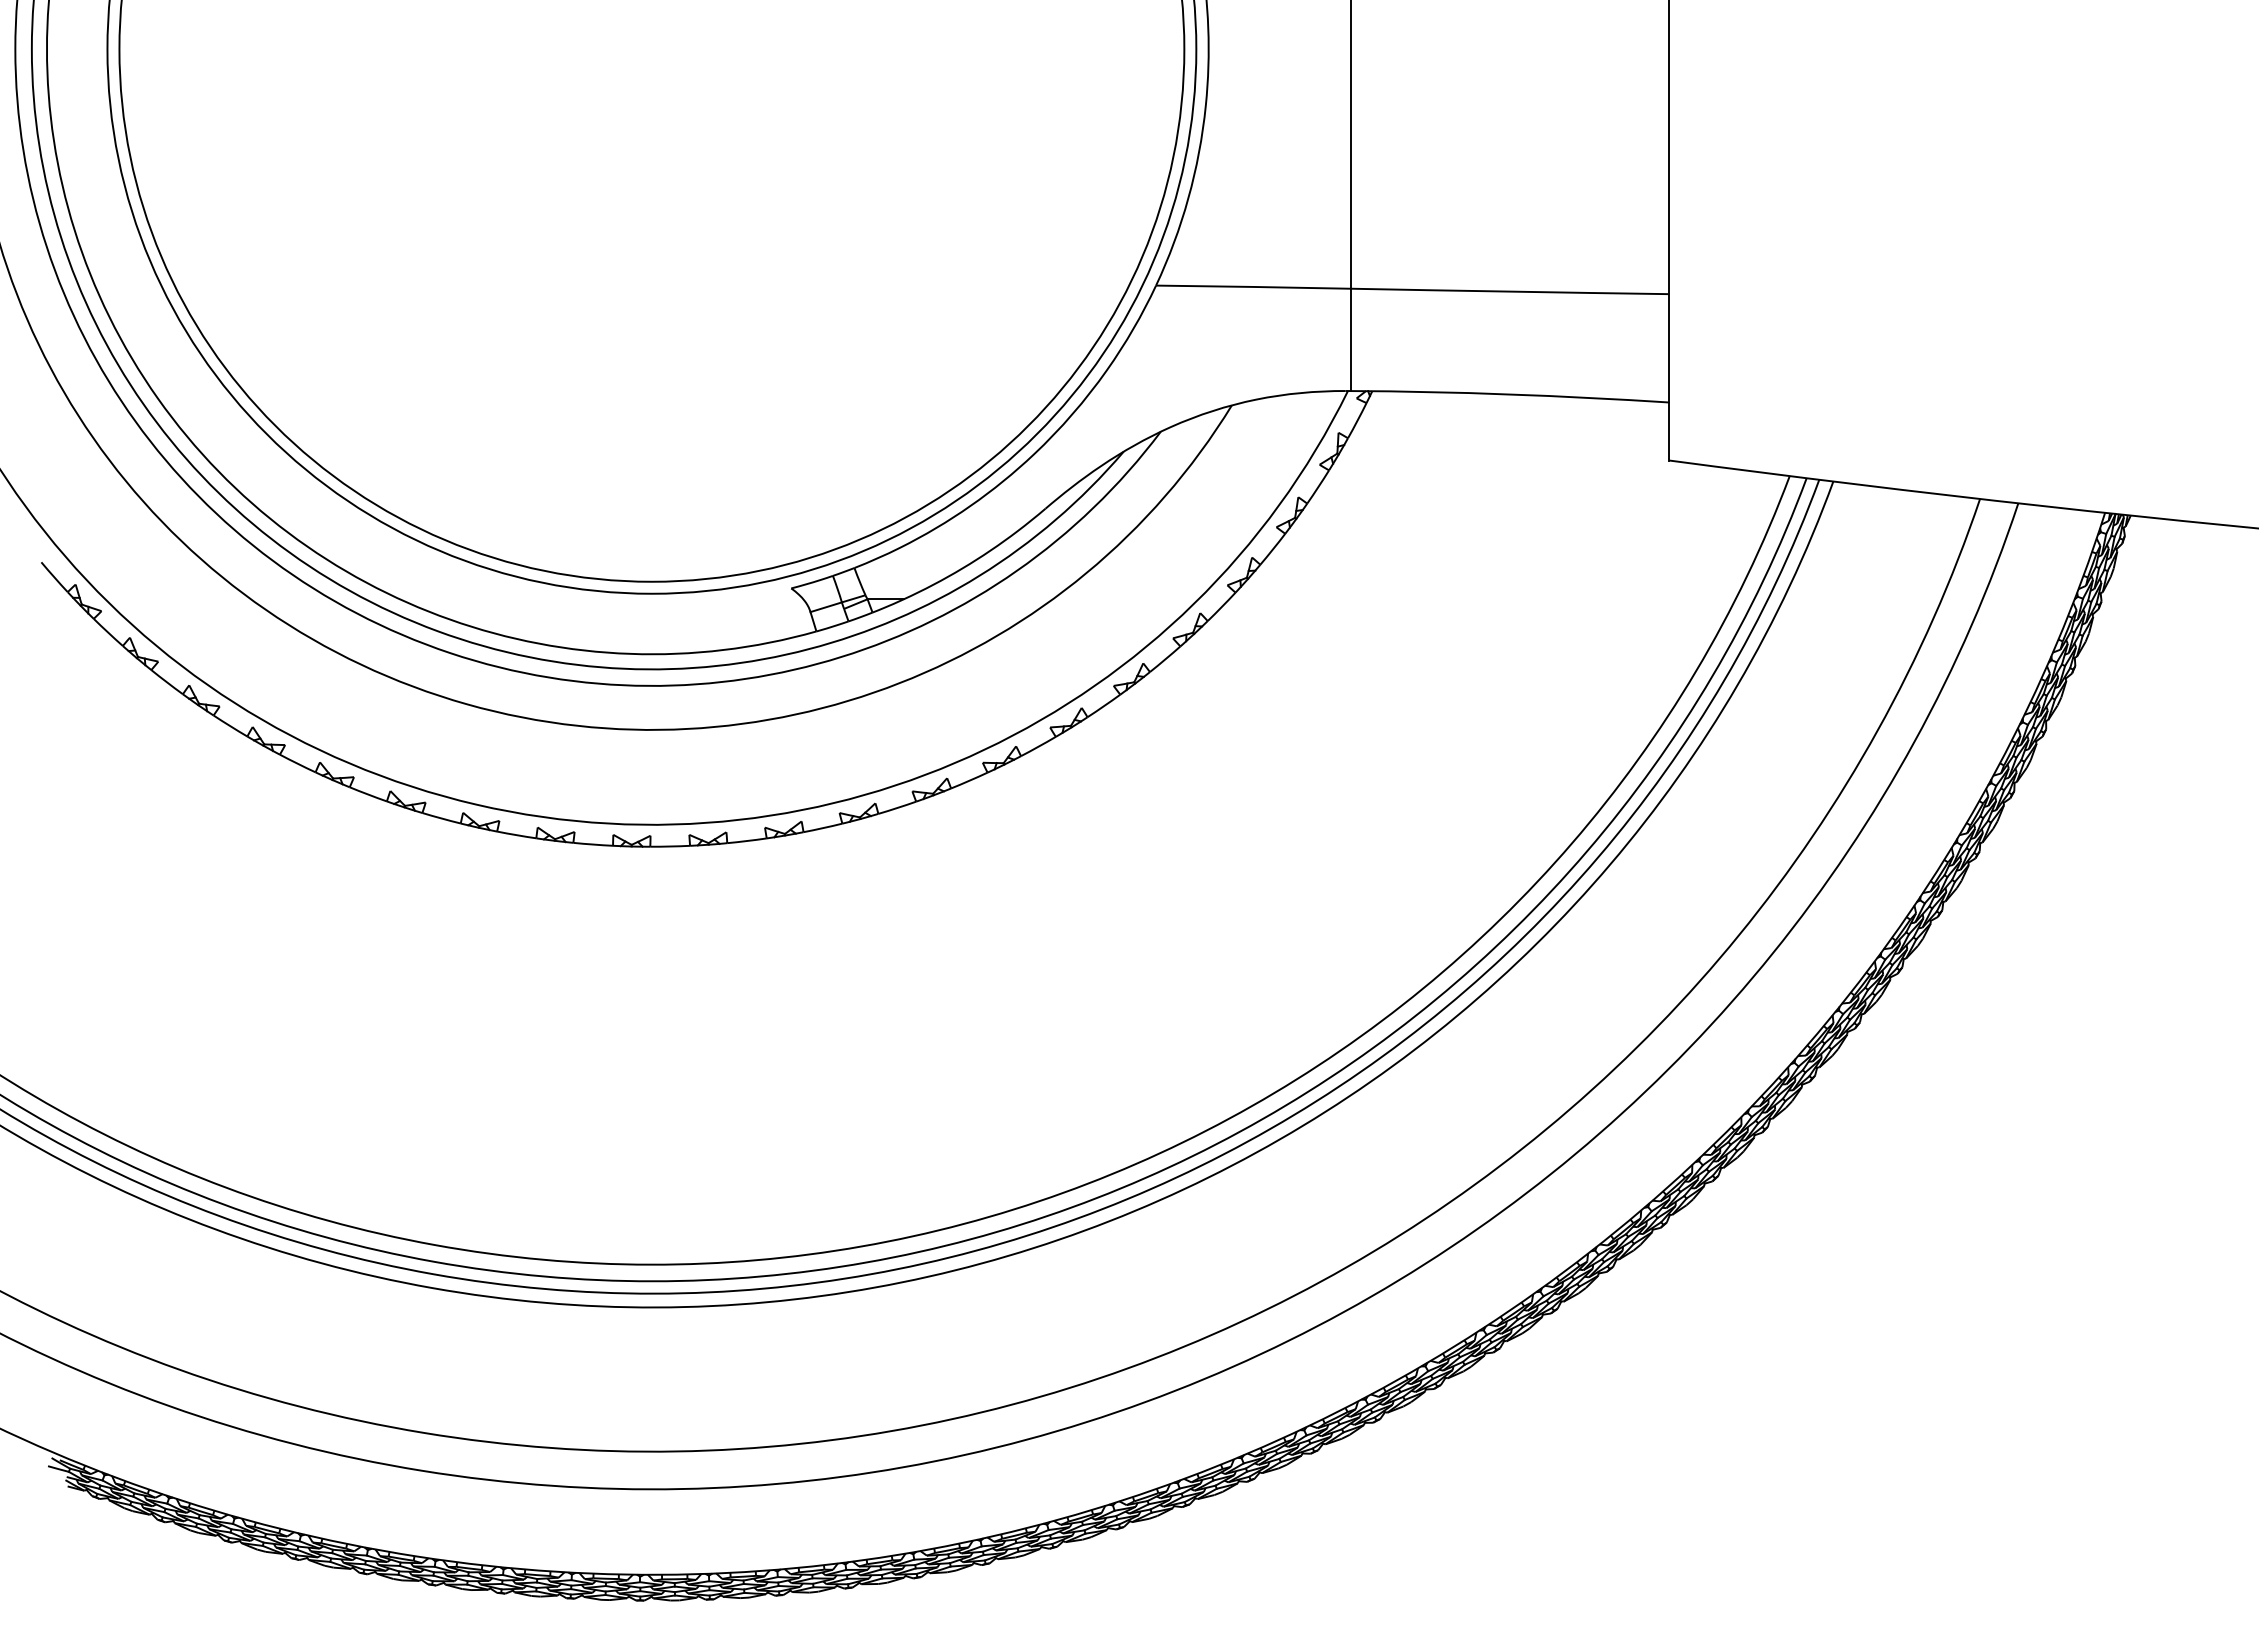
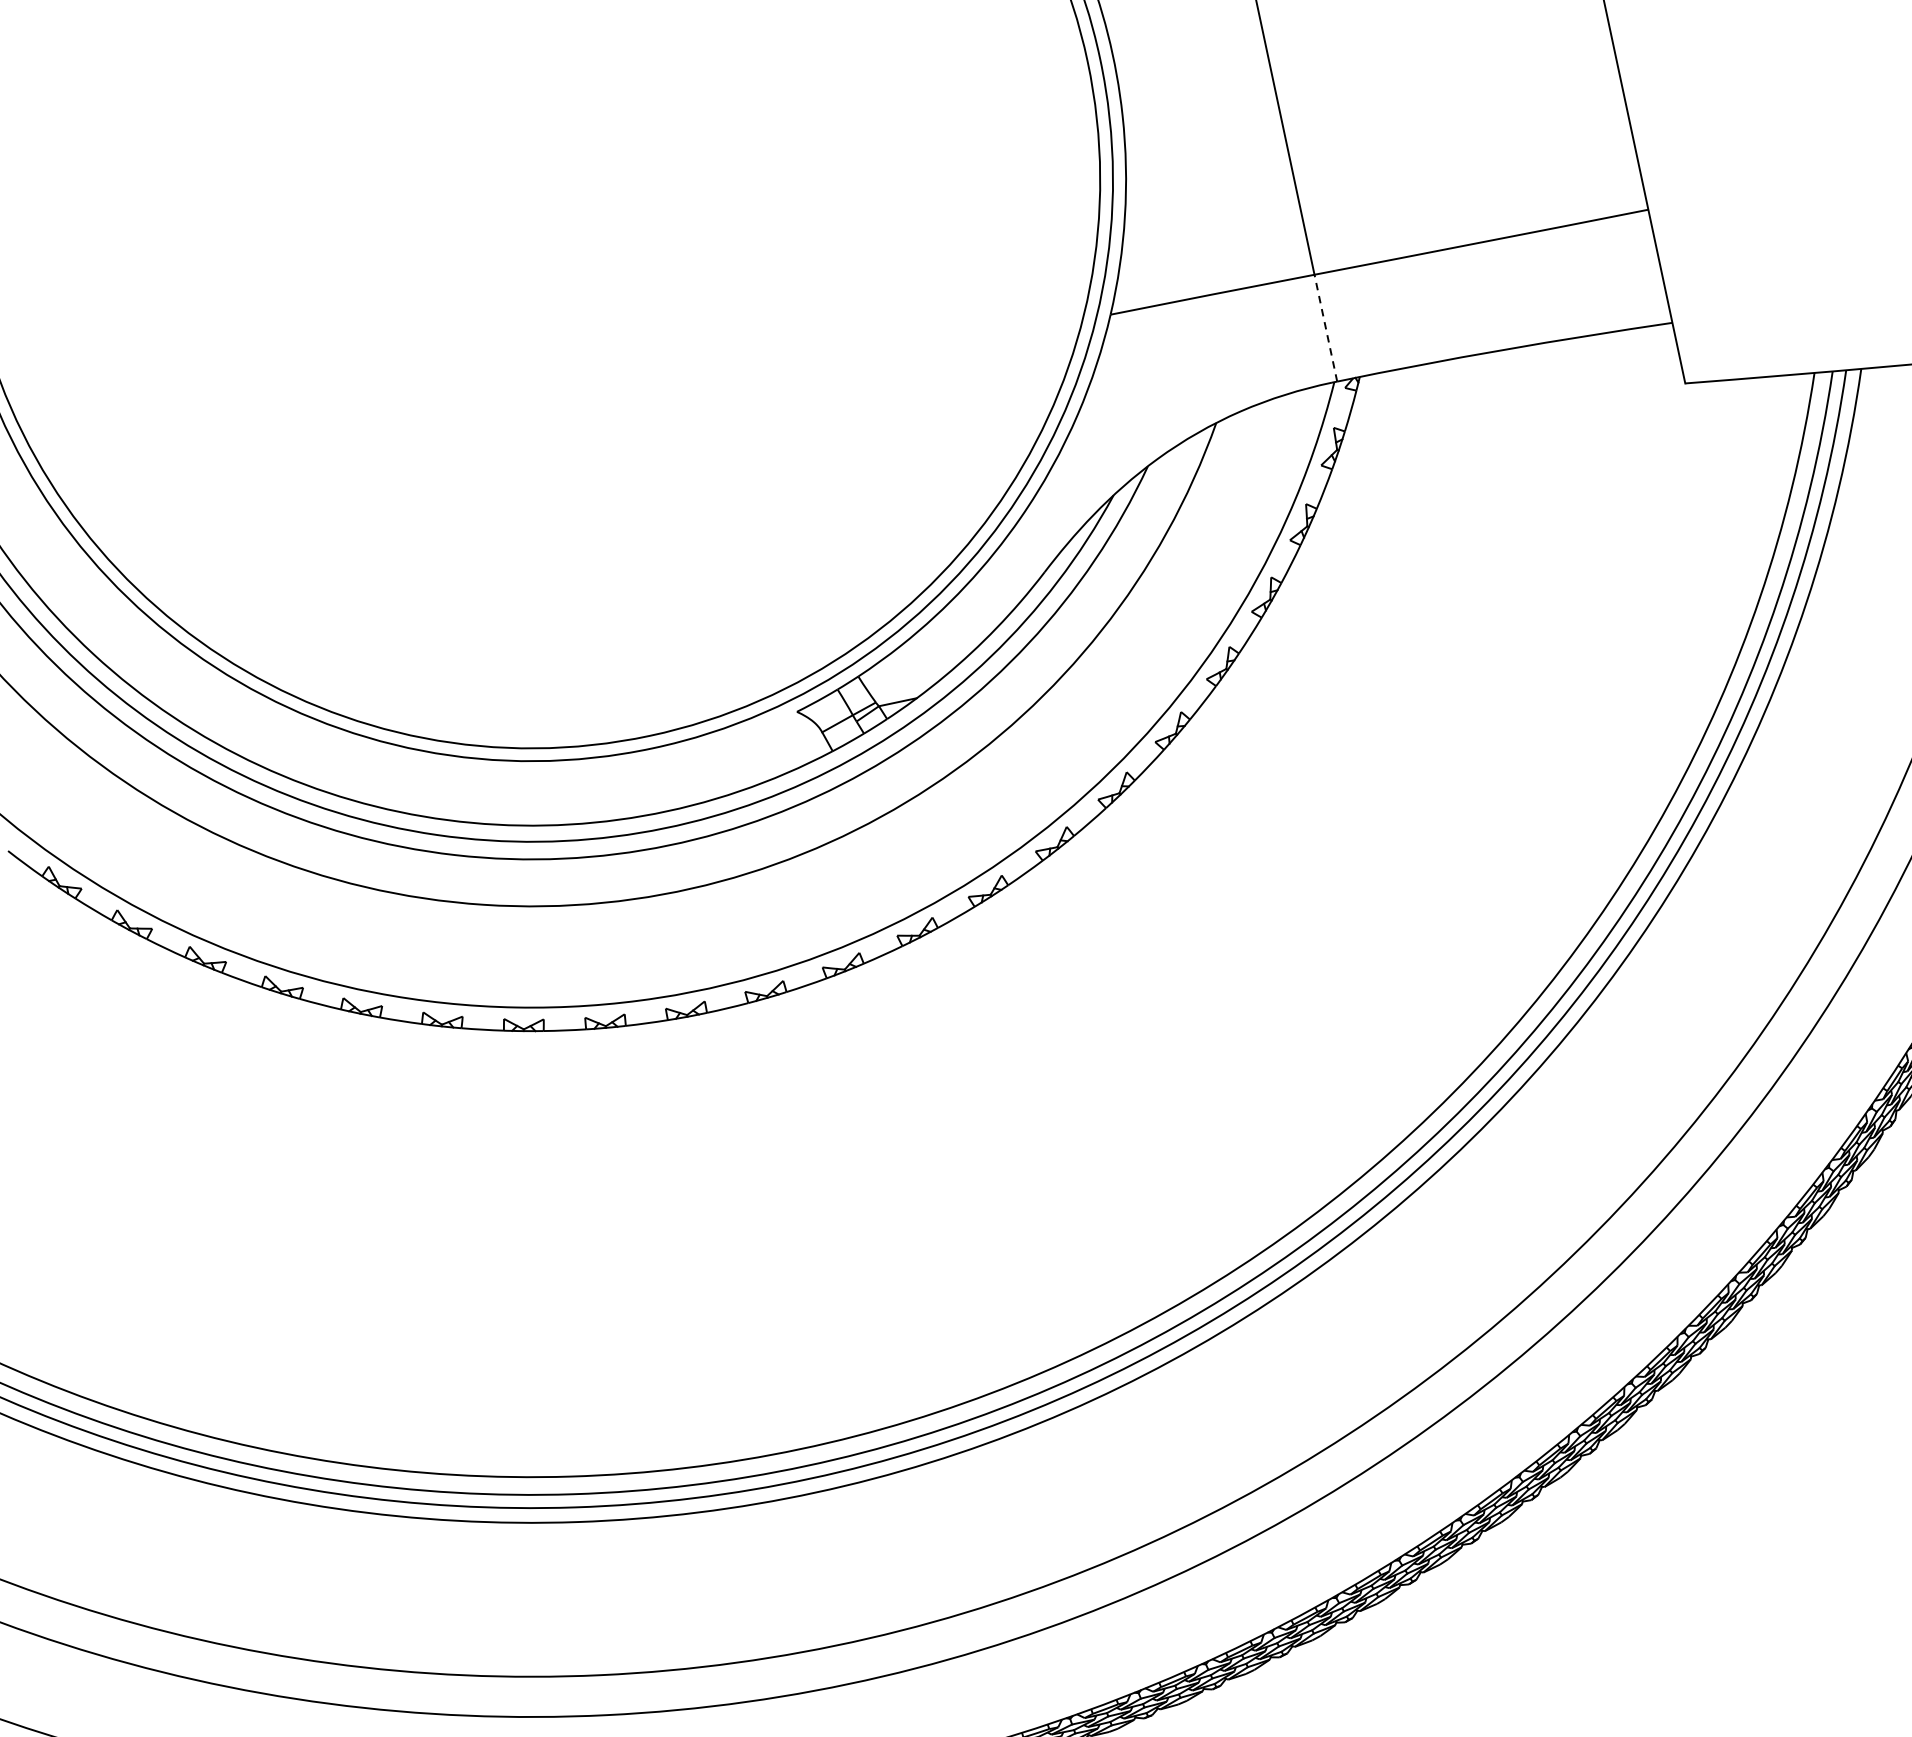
line: (1350, 339) -> (1325, 327), solid -> dashed

